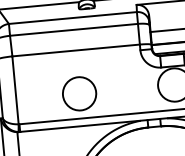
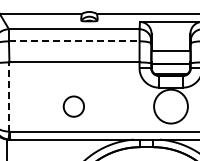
line: (74, 29) -> (74, 41), solid -> dashed
line: (15, 90) -> (9, 97), solid -> dashed
circle: (79, 93) -> (73, 106), size x0.6

